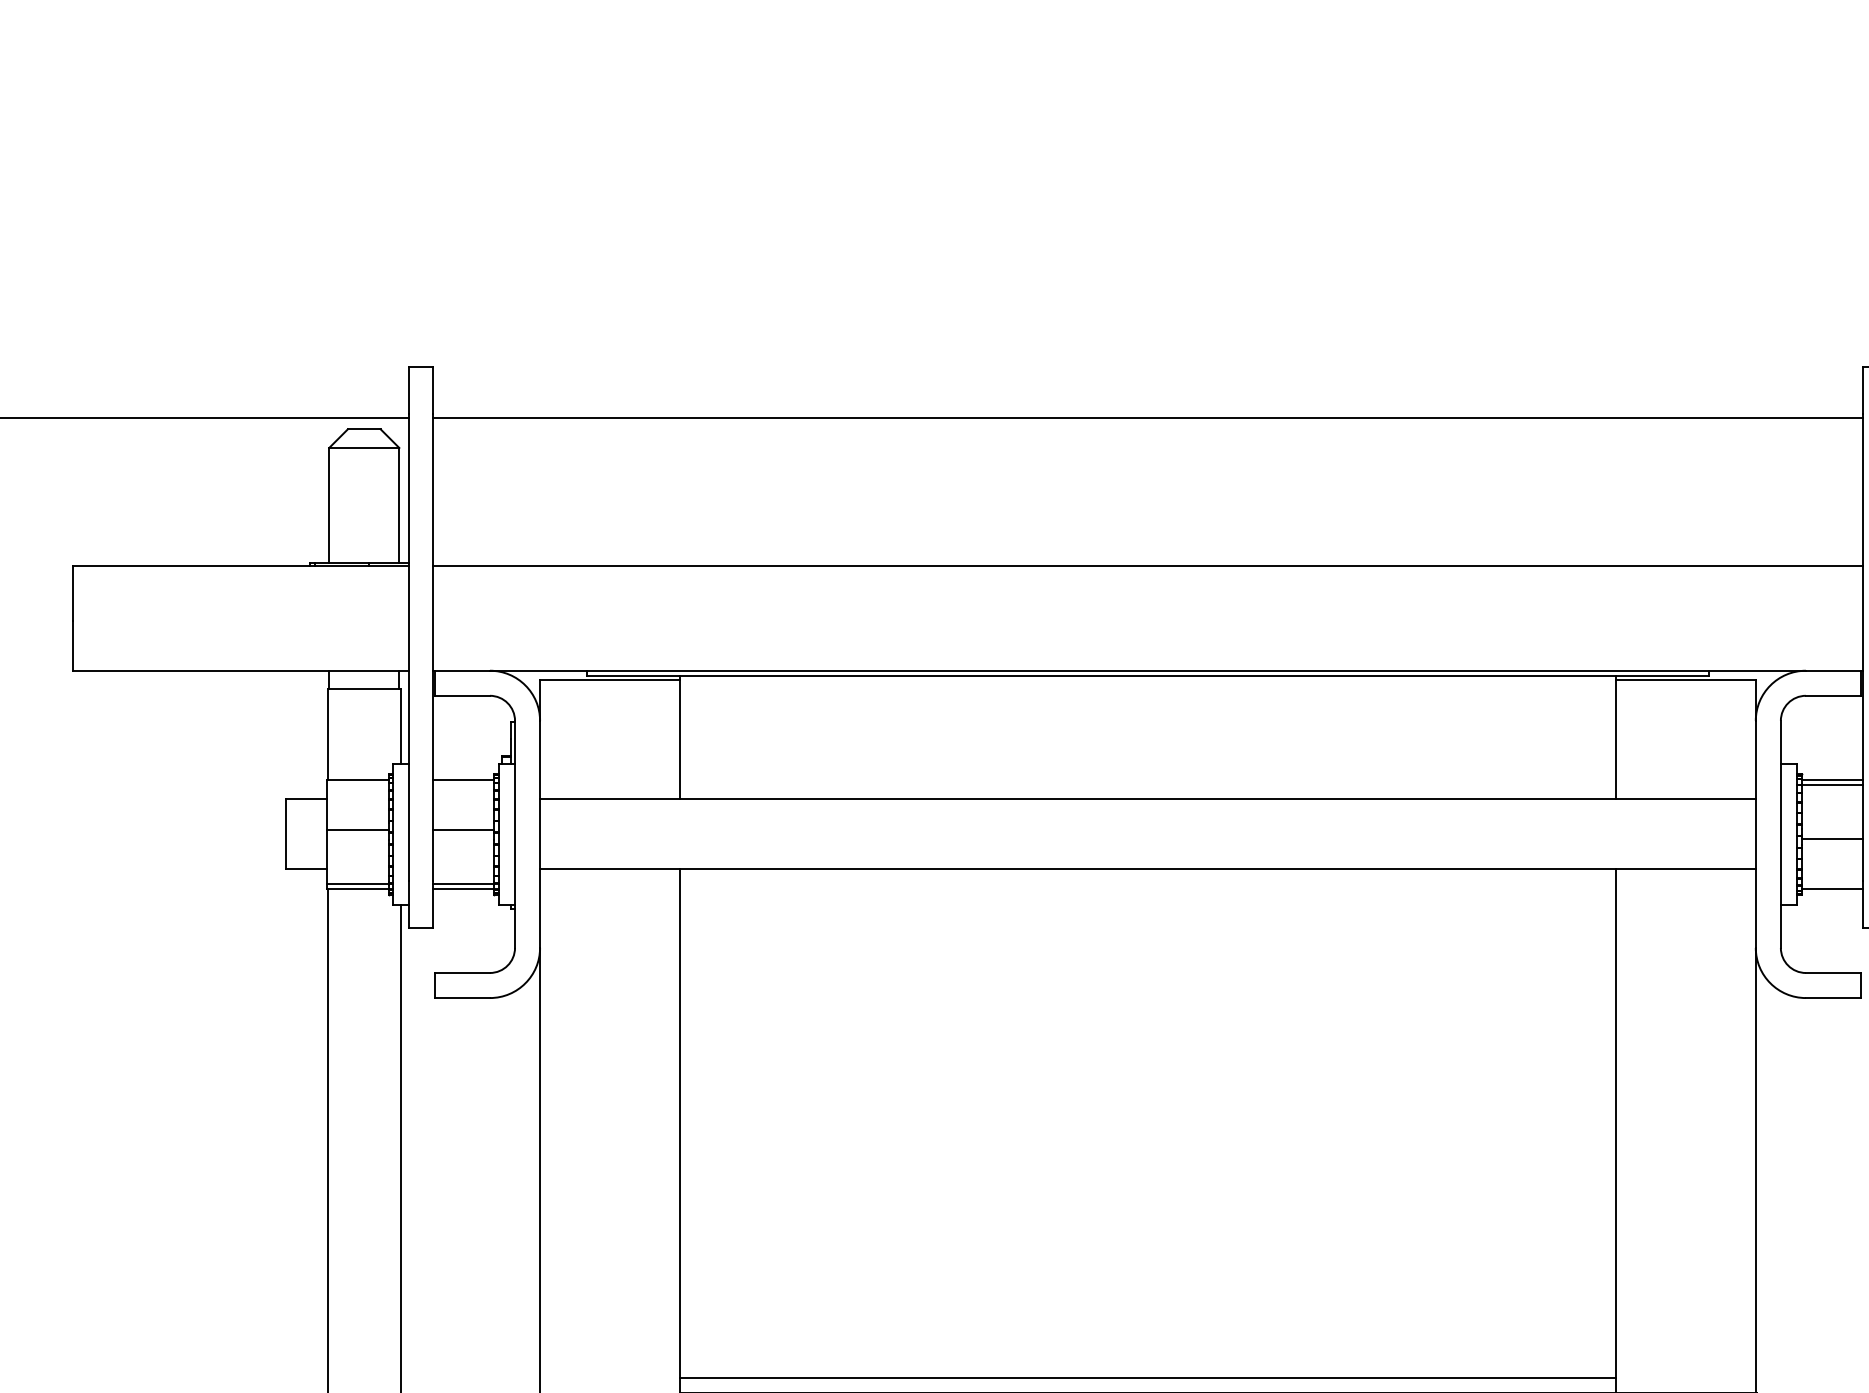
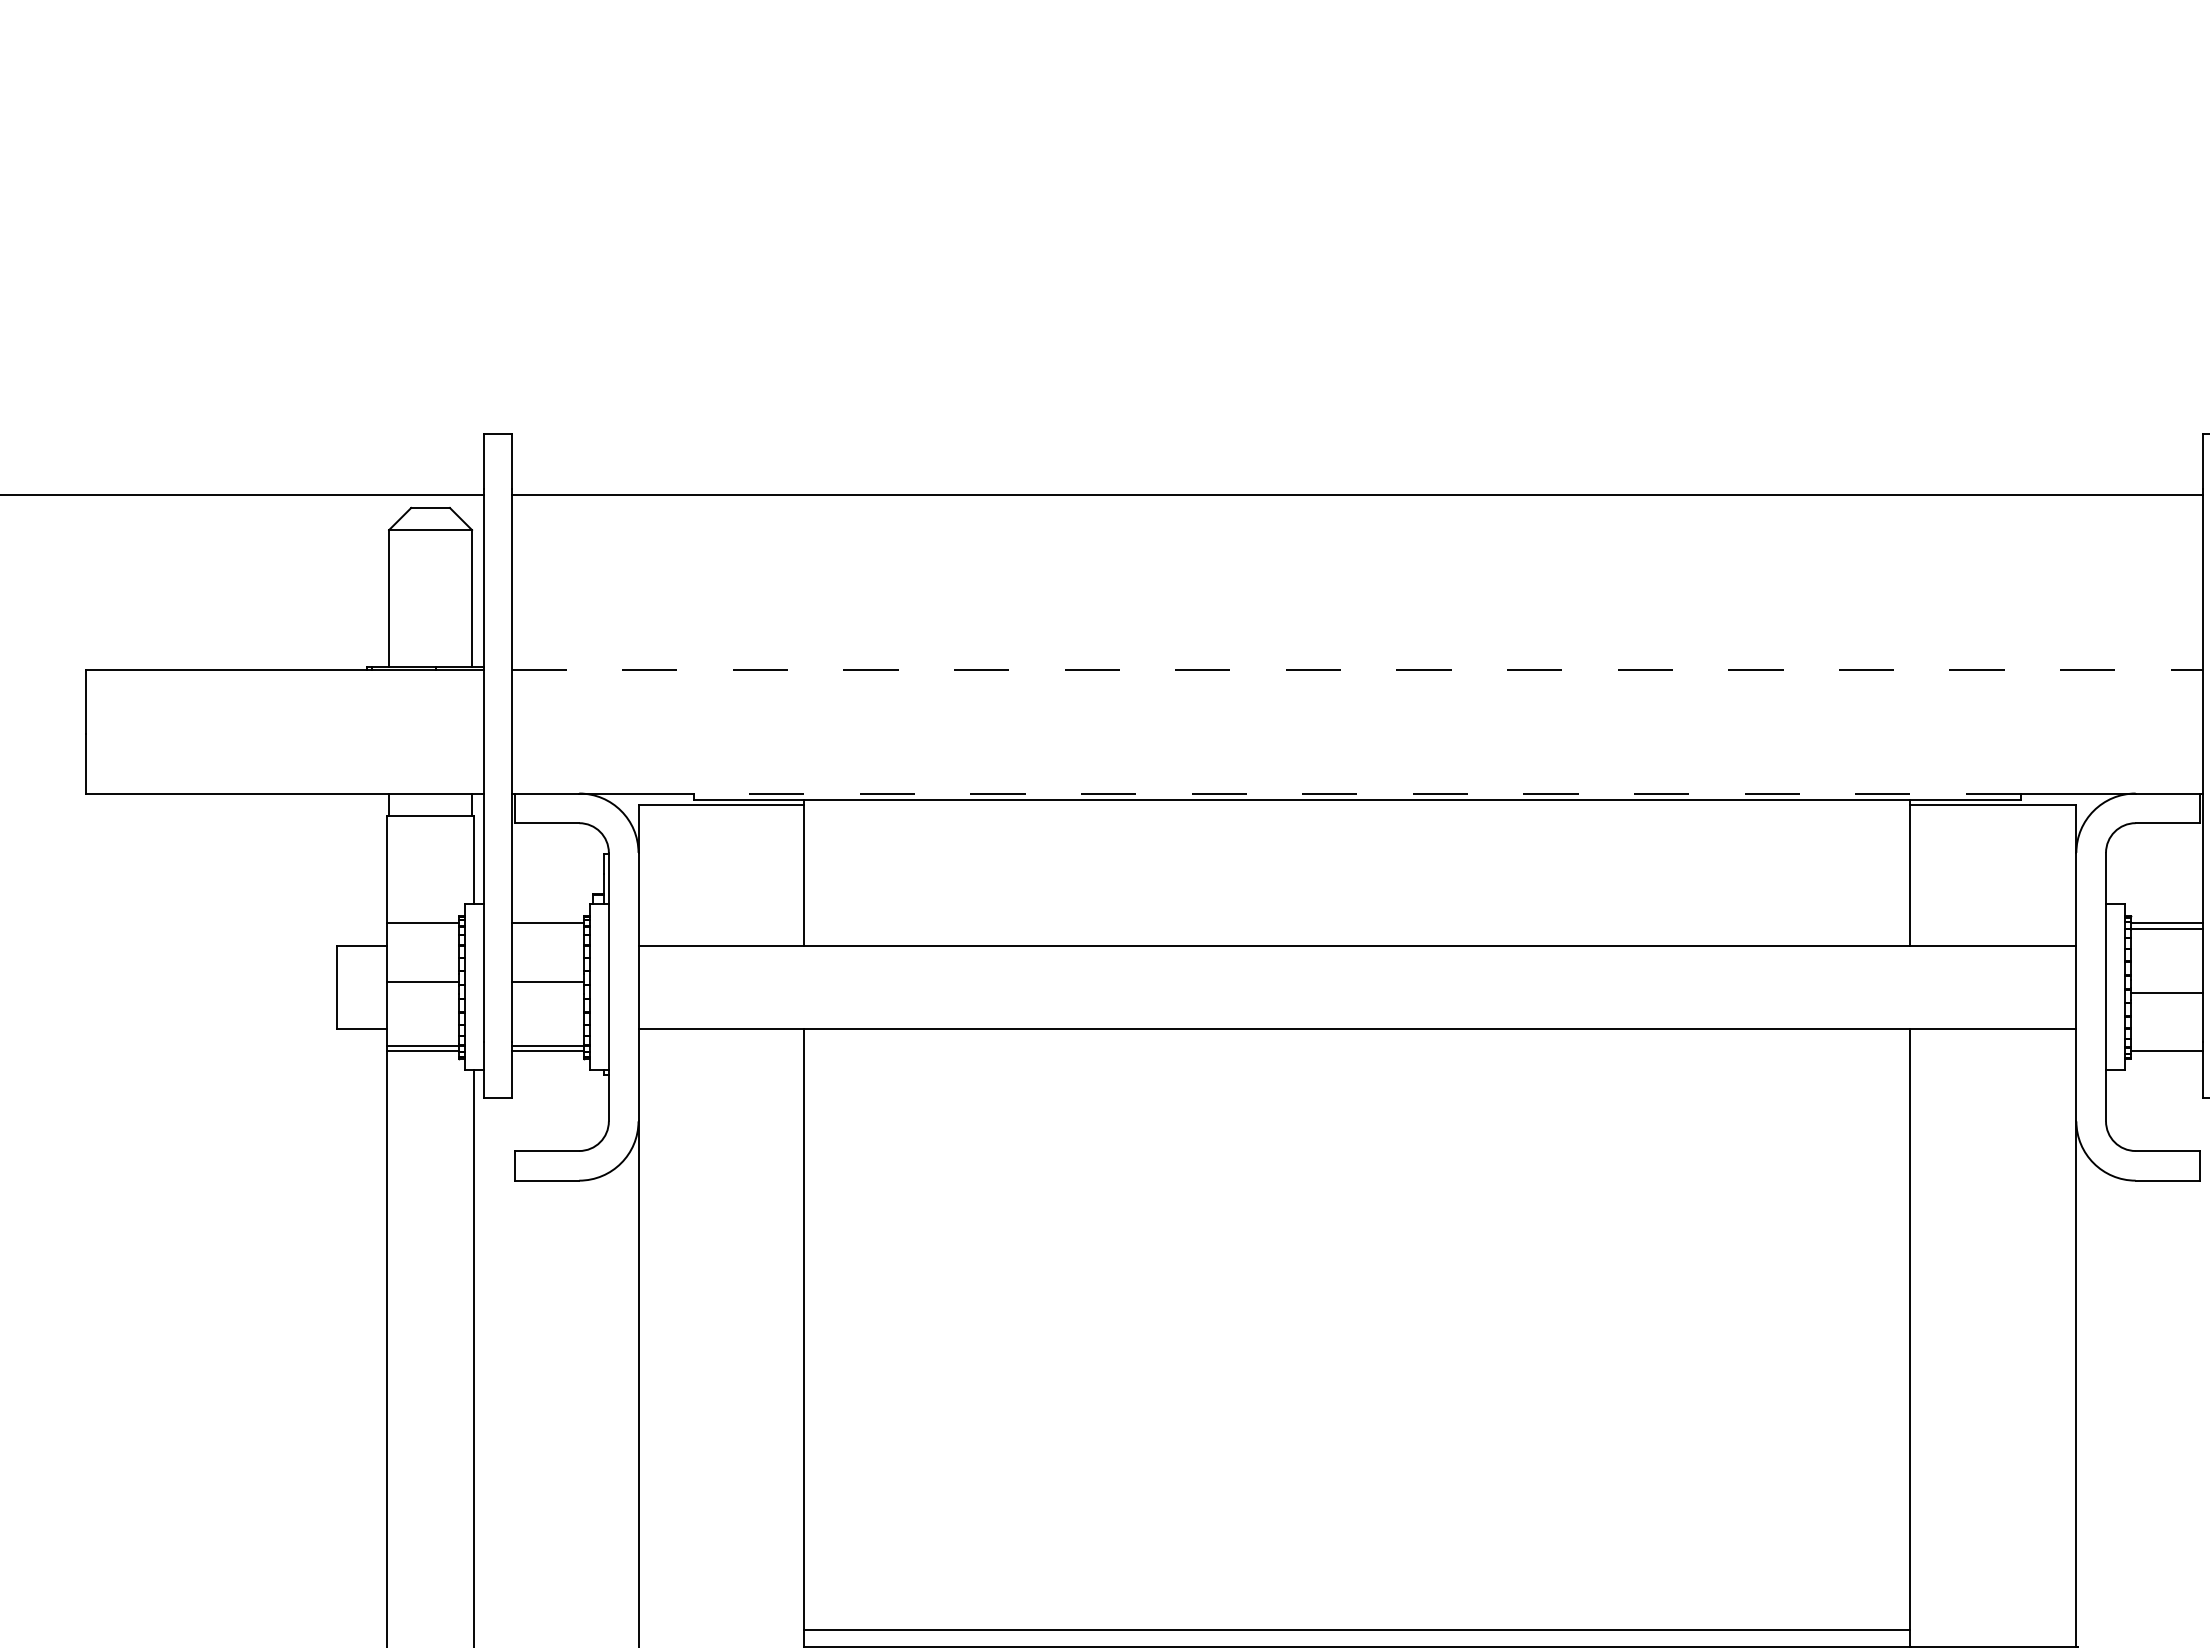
line: (1147, 565) -> (1357, 669), solid -> dashed
line: (1147, 670) -> (1357, 793), solid -> dashed

